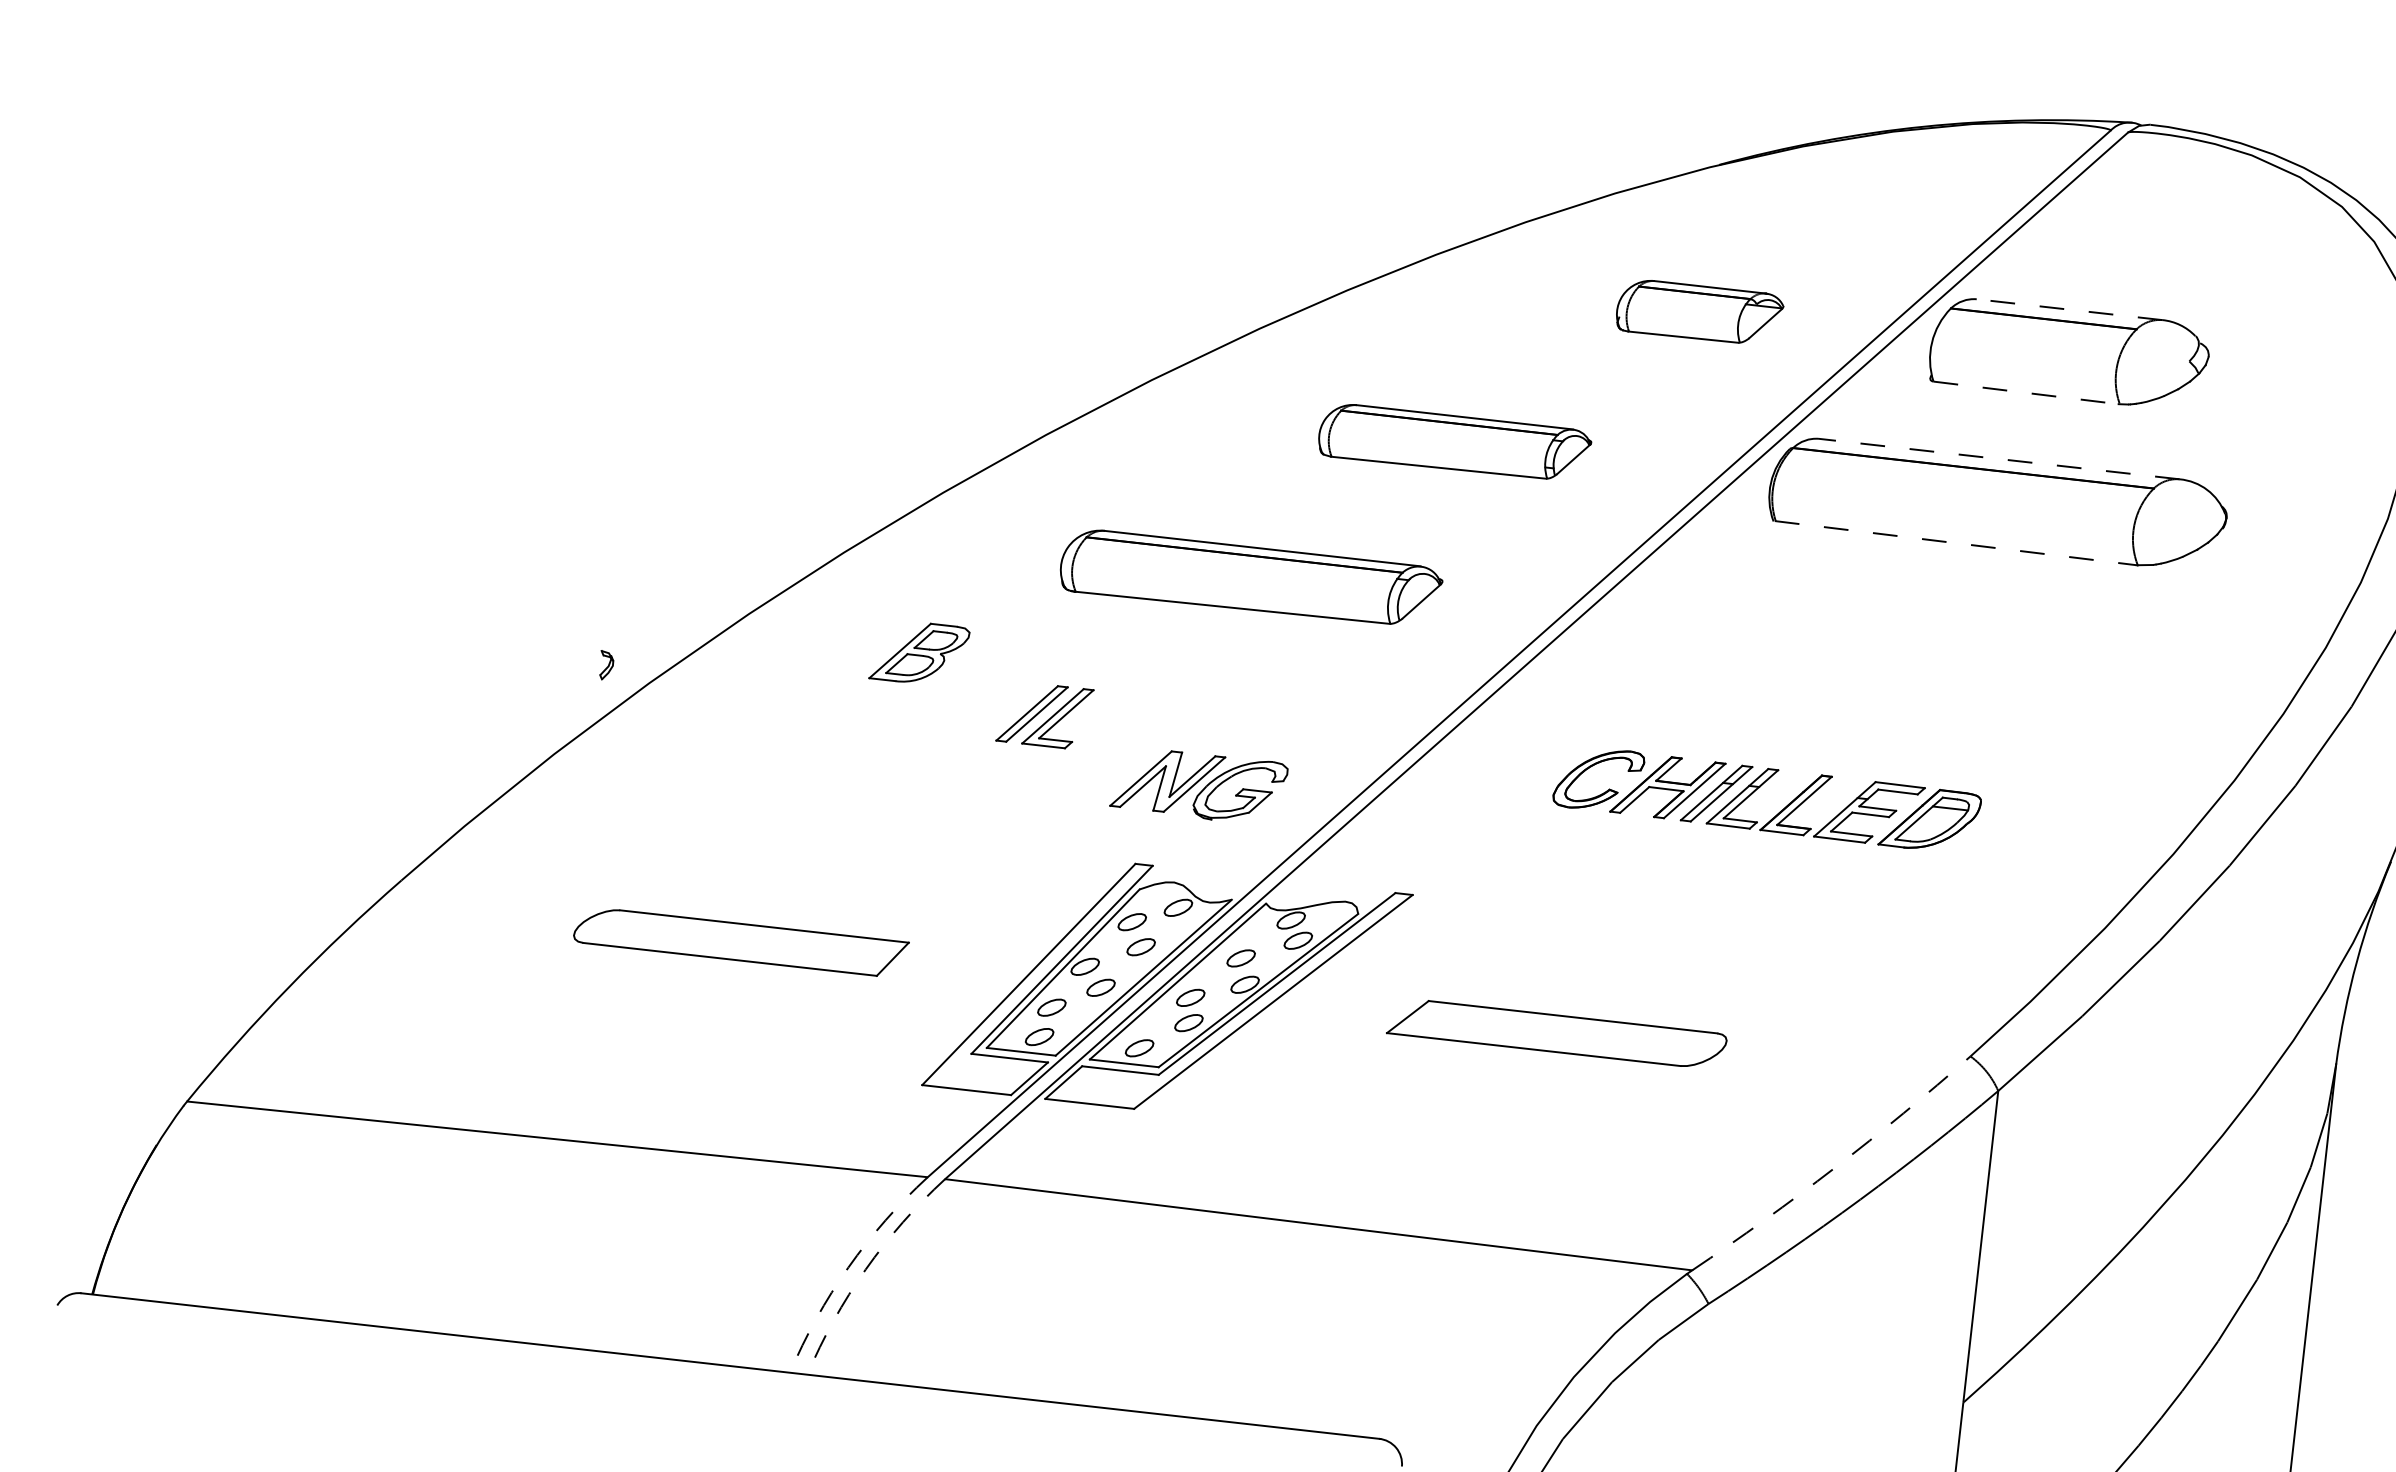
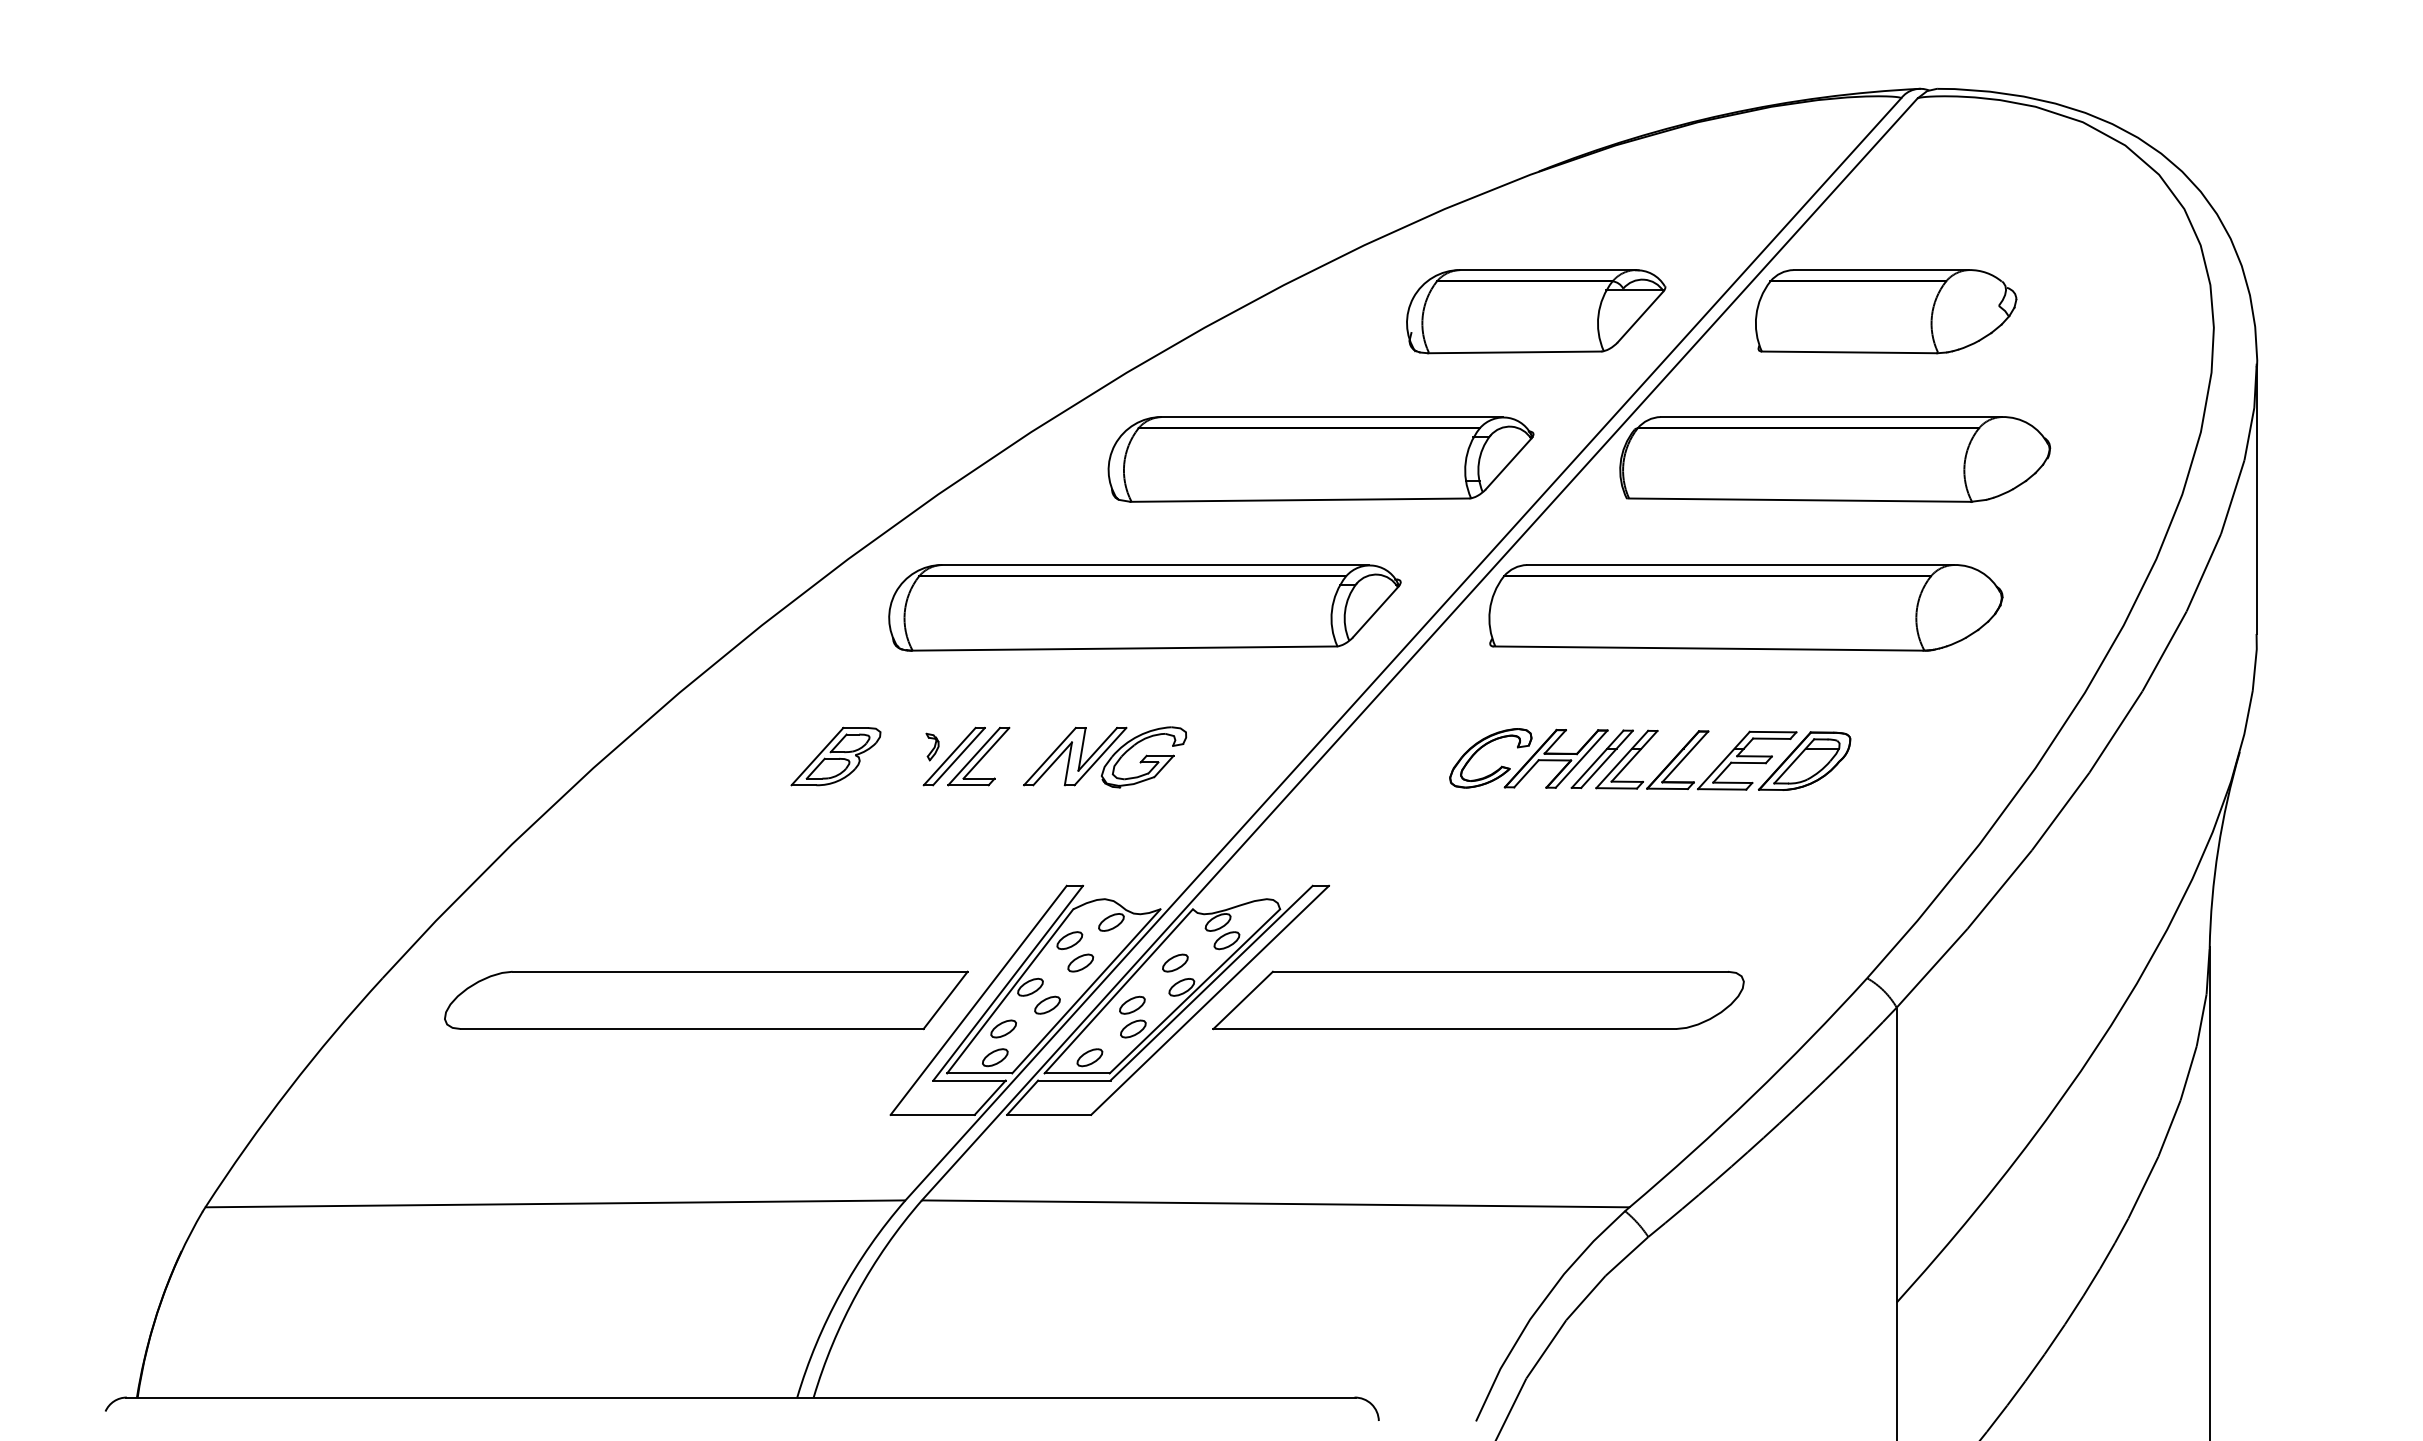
line: (2069, 310) -> (1881, 270), dashed -> solid
part: (1700, 312) -> (1536, 311), size x1.67
line: (2026, 392) -> (1849, 352), dashed -> solid
part: (1454, 443) -> (1320, 459), size x1.67
line: (1999, 459) -> (1831, 417), dashed -> solid
line: (1956, 543) -> (1800, 500), dashed -> solid
part: (1250, 578) -> (1144, 607), size x1.43
part: (1885, 650) -> (1745, 607), added
part: (919, 653) -> (835, 756), moved
part: (606, 665) -> (932, 746), moved
part: (1199, 786) -> (1105, 757), moved
part: (741, 942) -> (706, 1000), size x1.67
part: (1557, 1033) -> (1478, 1000), size x1.67
arc: (1835, 1167) -> (1752, 1096), dashed -> solid
arc: (848, 1267) -> (840, 1293), dashed -> solid
arc: (866, 1269) -> (857, 1293), dashed -> solid

